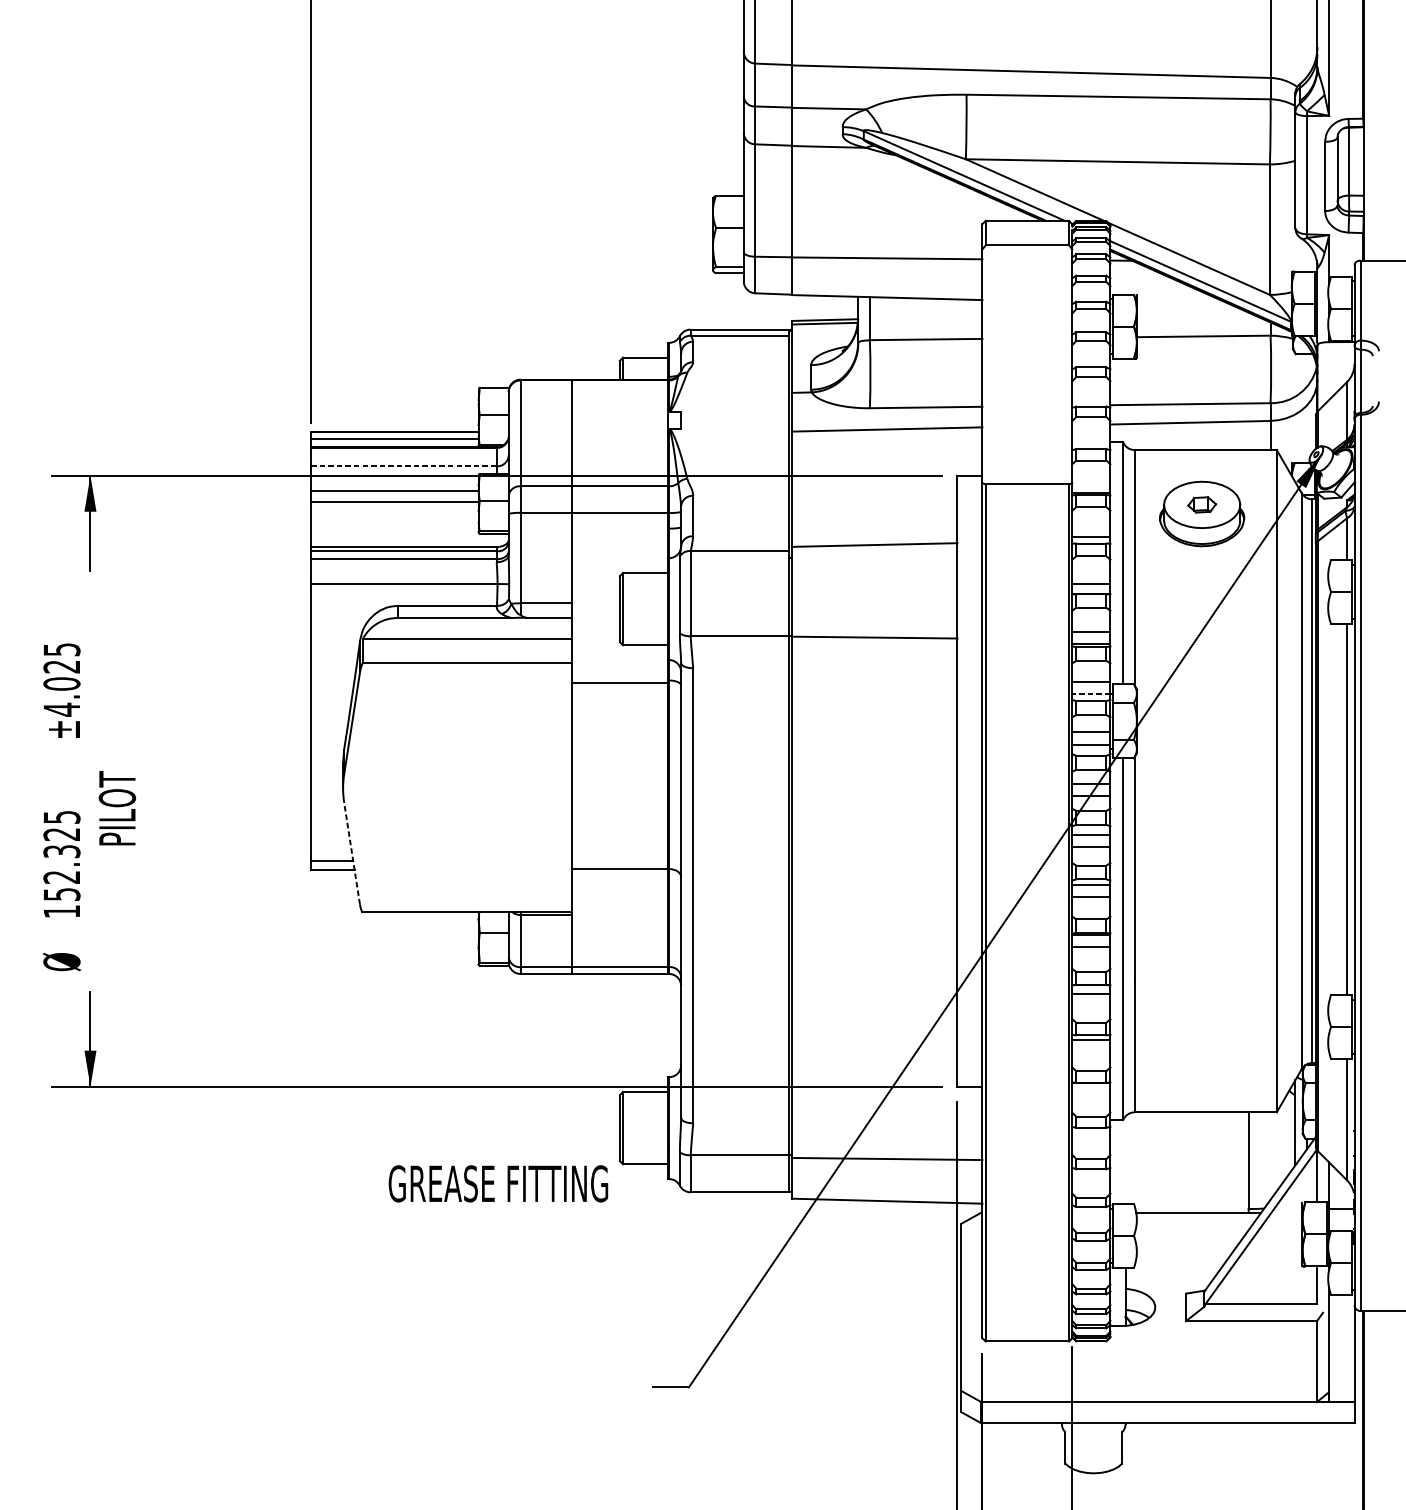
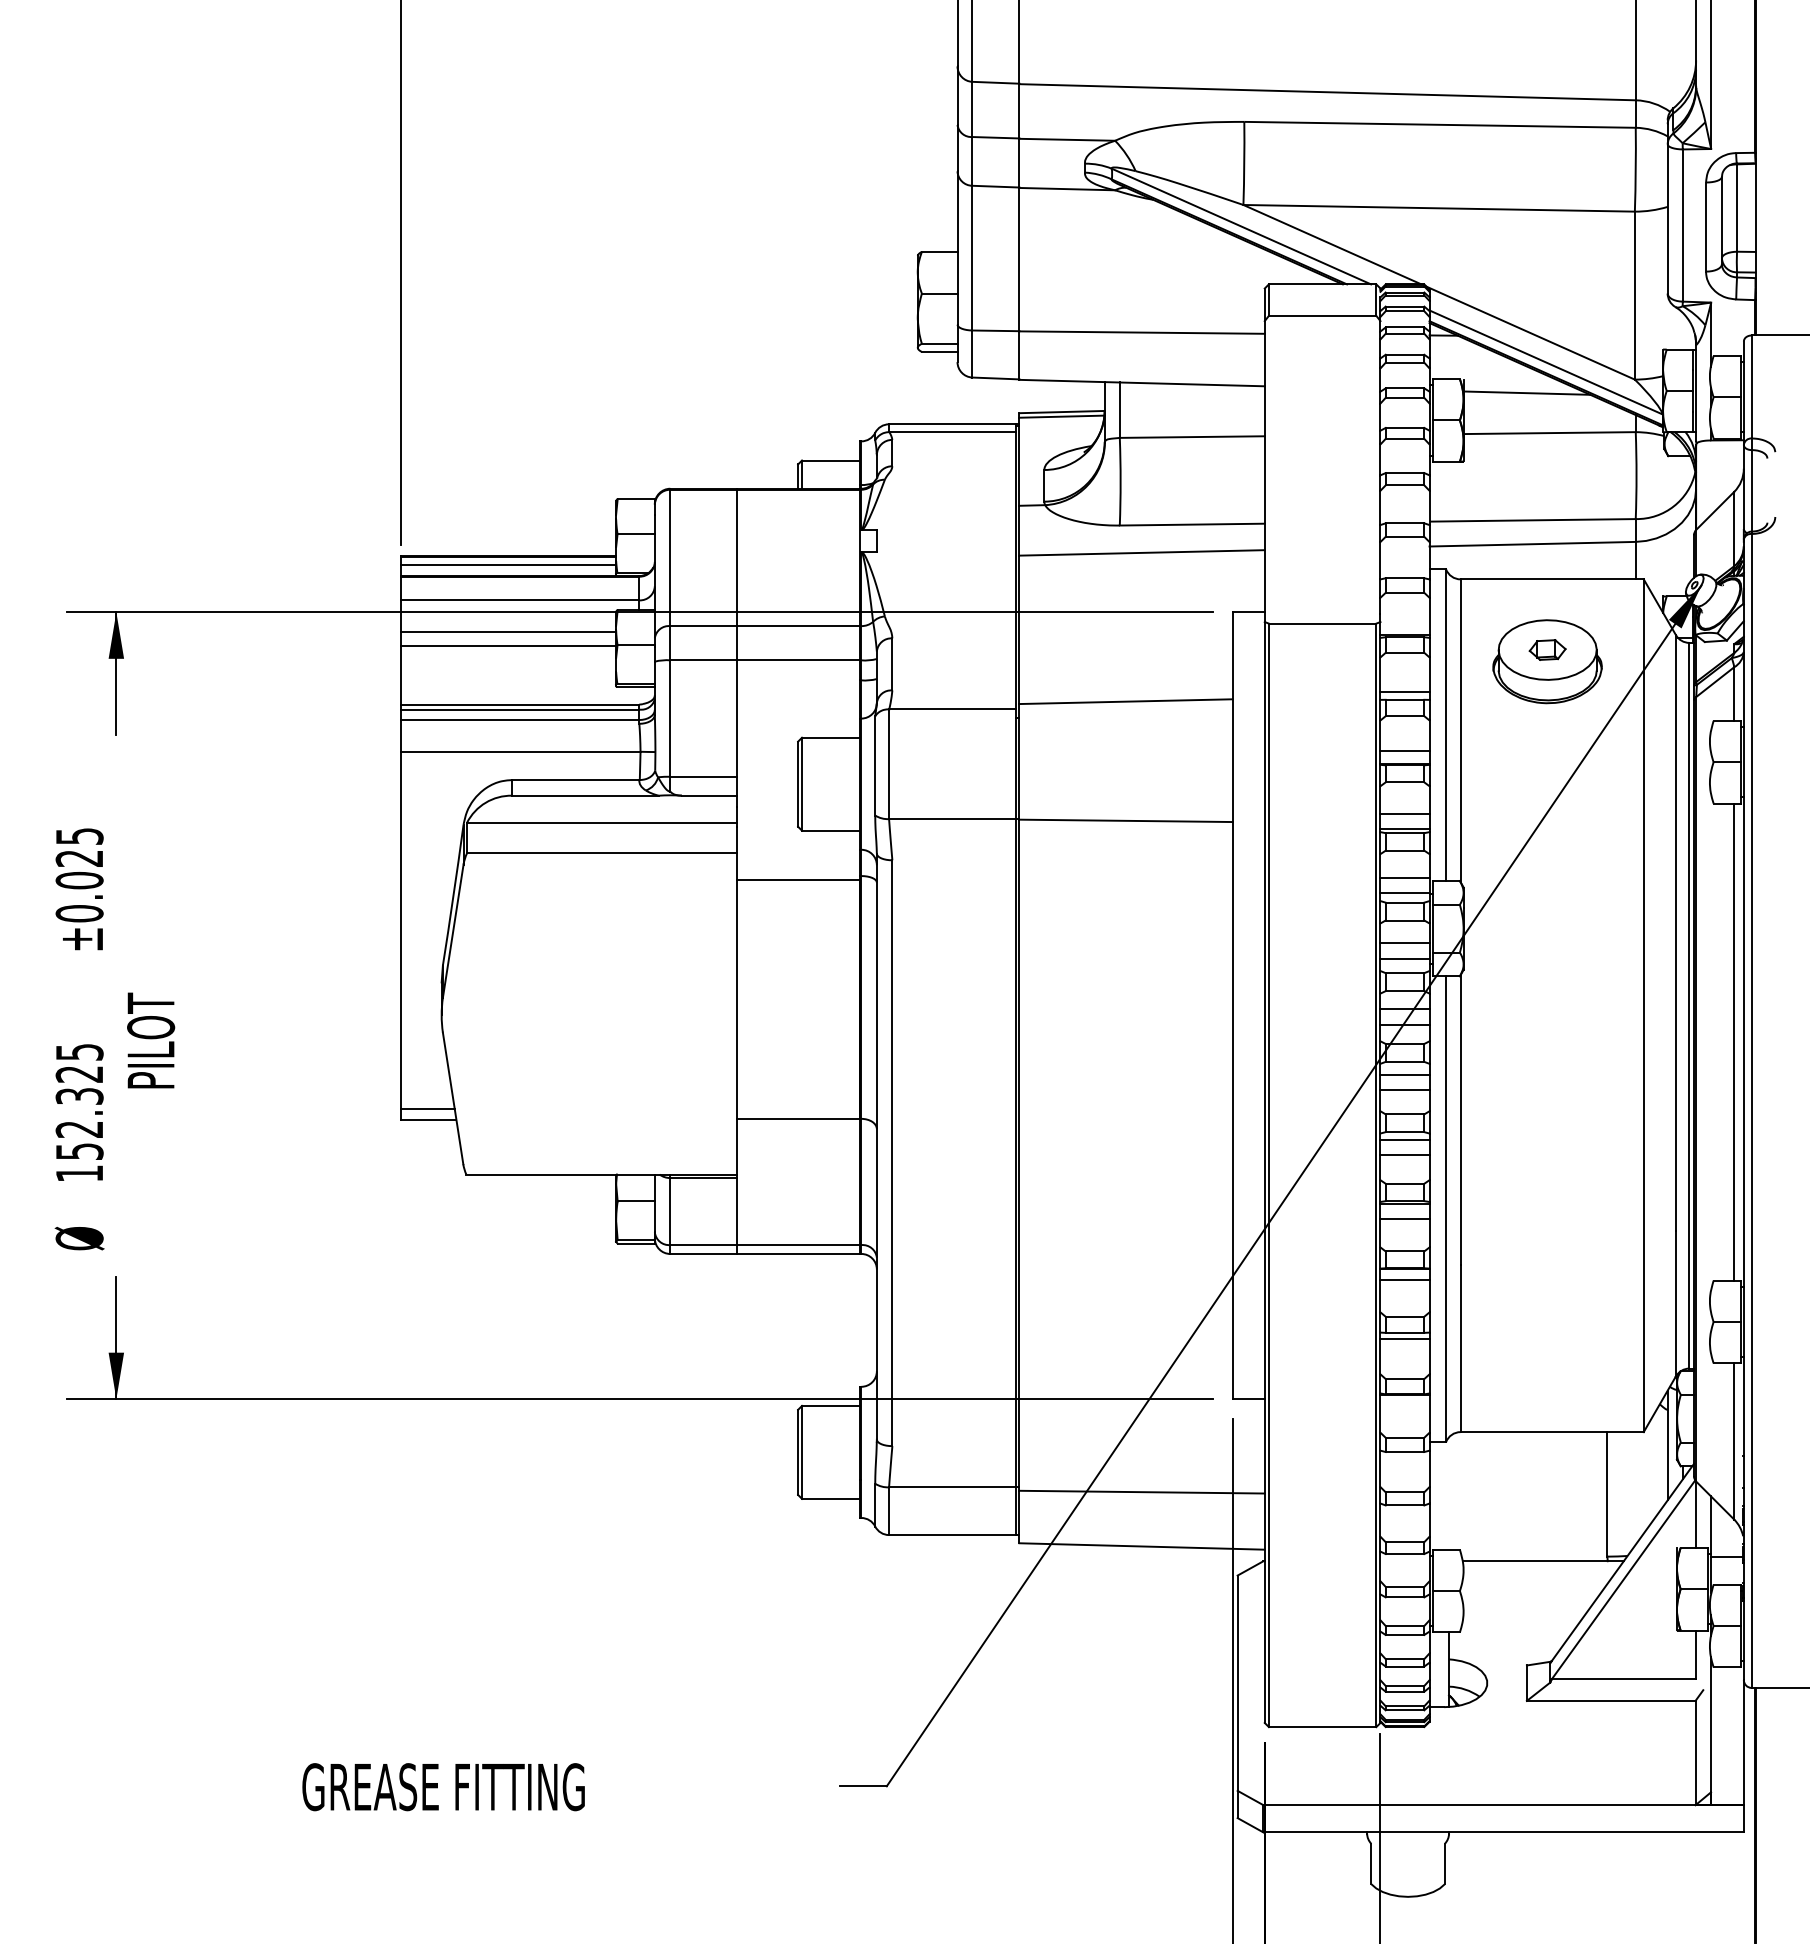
line: (1185, 304) -> (1526, 392), added
line: (404, 466) -> (520, 600), dashed -> solid
line: (1091, 694) -> (1405, 893), dashed -> solid
text: (61, 709) -> (79, 913), ±4.025 -> ±0.025
line: (352, 853) -> (453, 1098), dashed -> solid
text: (498, 1184) -> (443, 1787), moved

